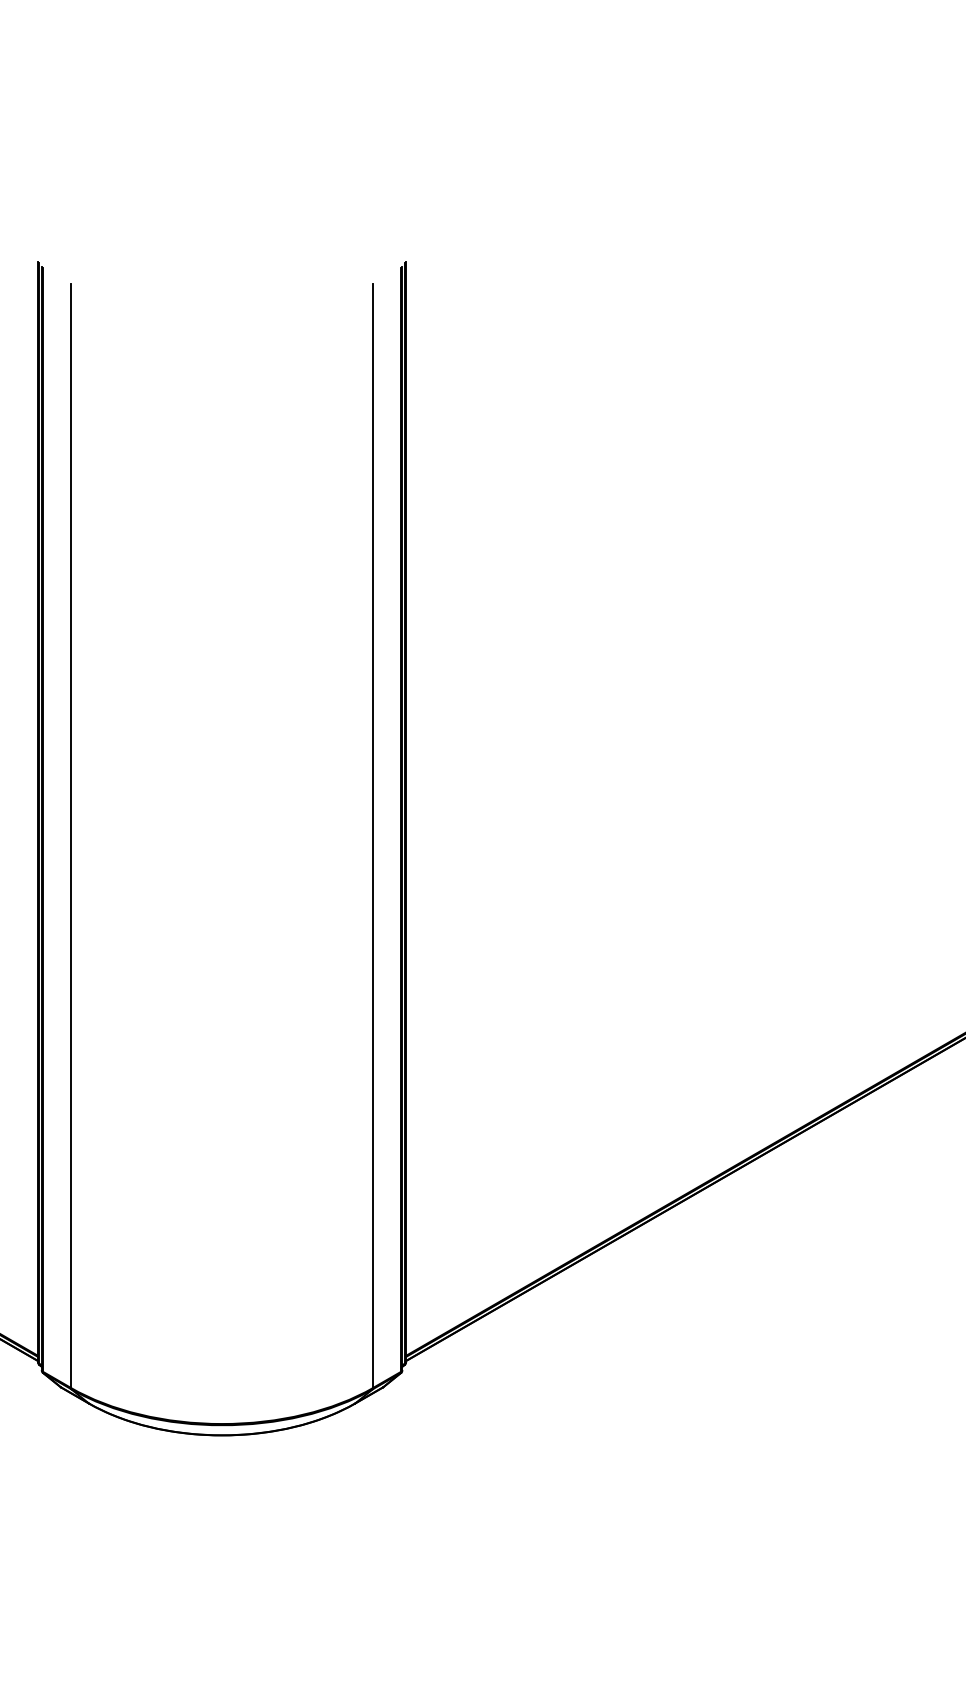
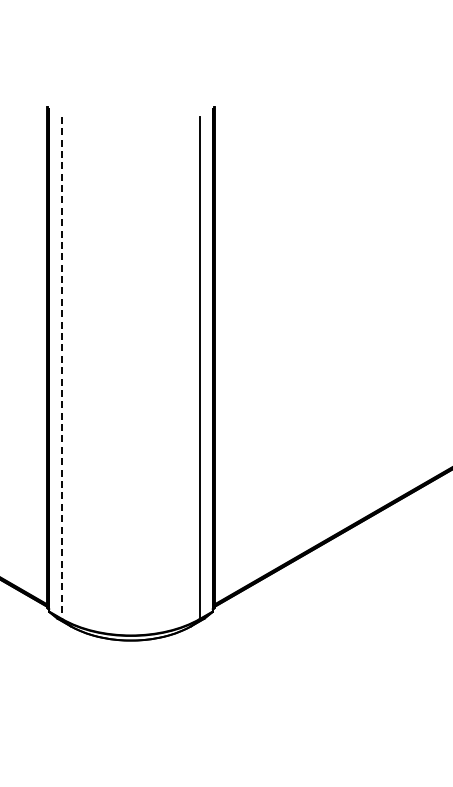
line: (71, 837) -> (62, 368), solid -> dashed

